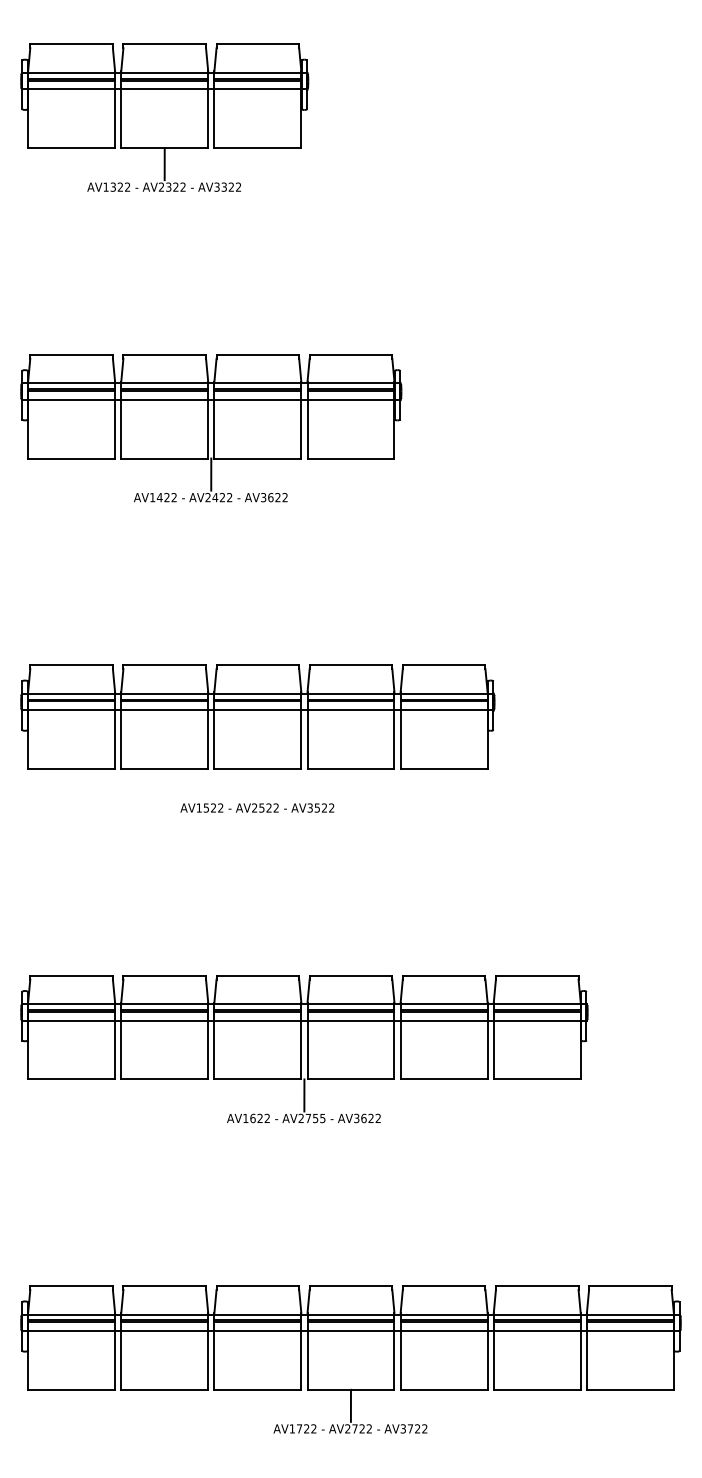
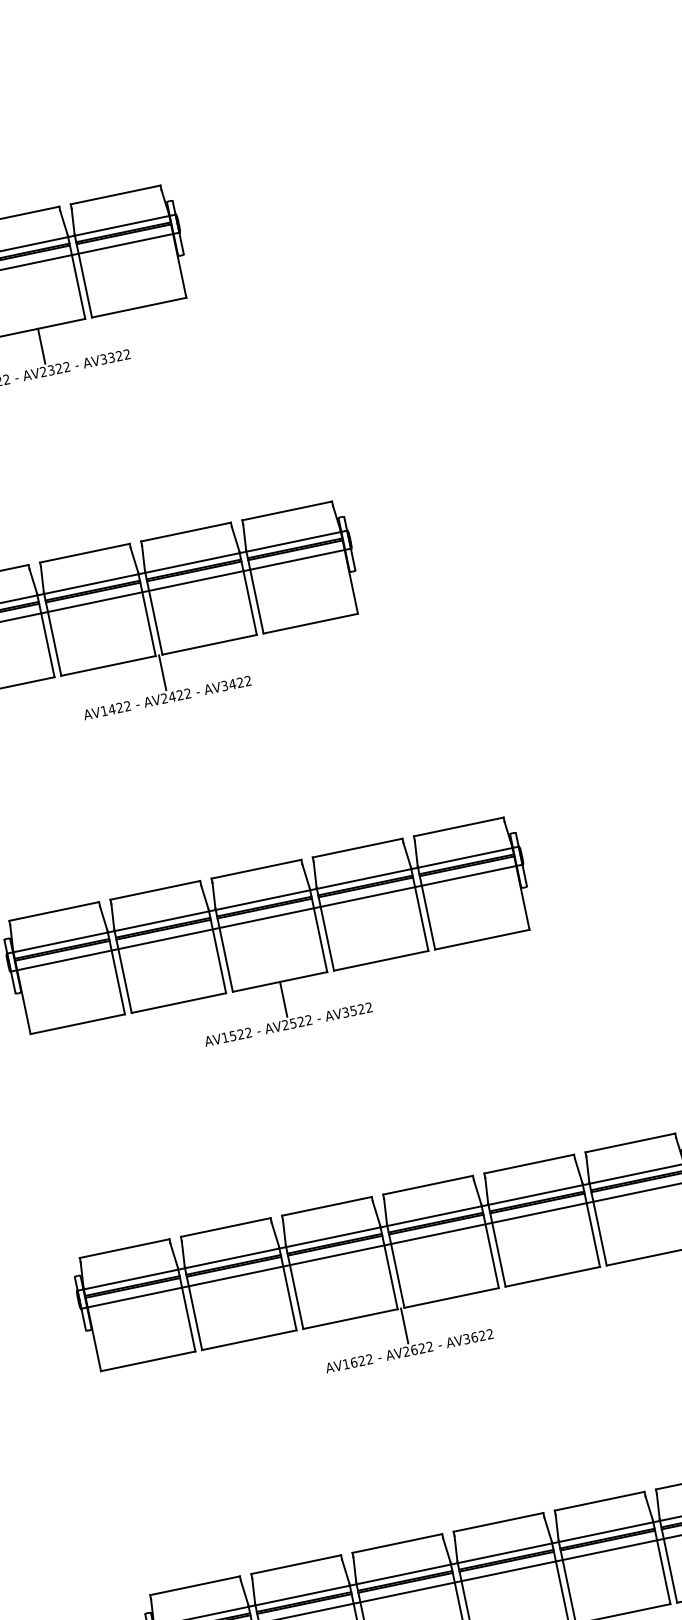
text: (270, 497) -> (232, 684), AV3622 -> AV3422
line: (257, 784) -> (283, 998), added
text: (315, 1118) -> (421, 1348), AV2755 -> AV2622

